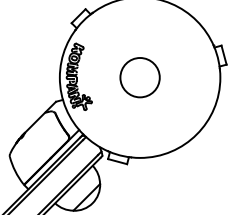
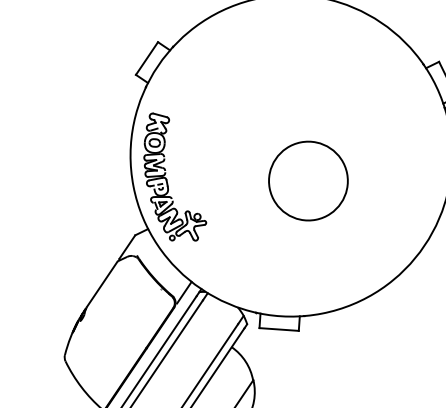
circle: (139, 77) -> (307, 180), moved

